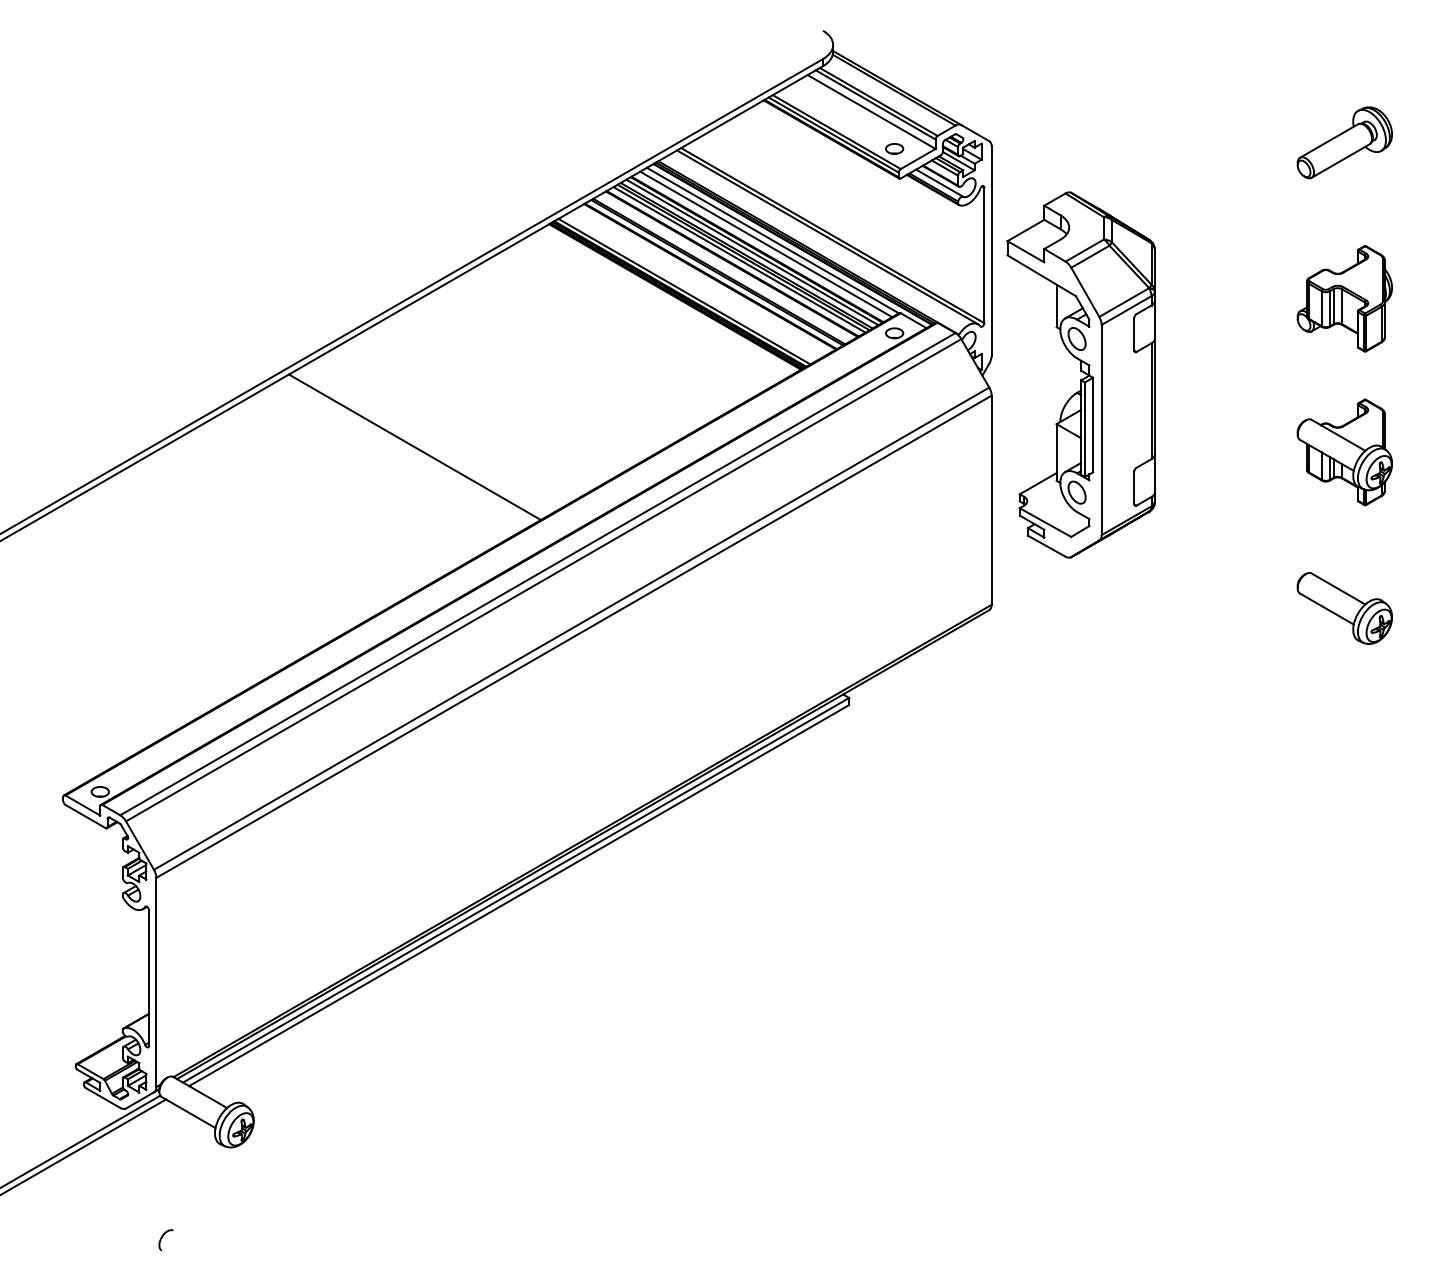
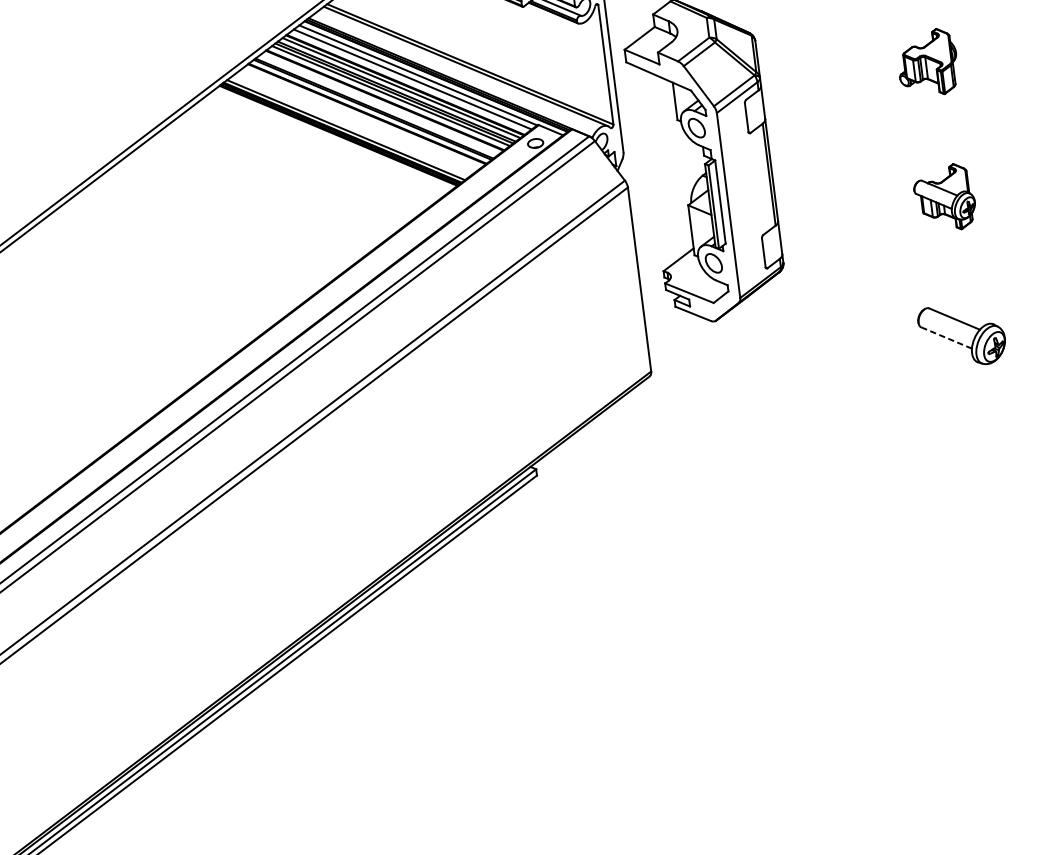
part: (1344, 298) -> (927, 62), size x0.7
line: (414, 447) -> (125, 297), removed
part: (1344, 452) -> (944, 198), size x0.7
line: (1326, 608) -> (946, 337), solid -> dashed

